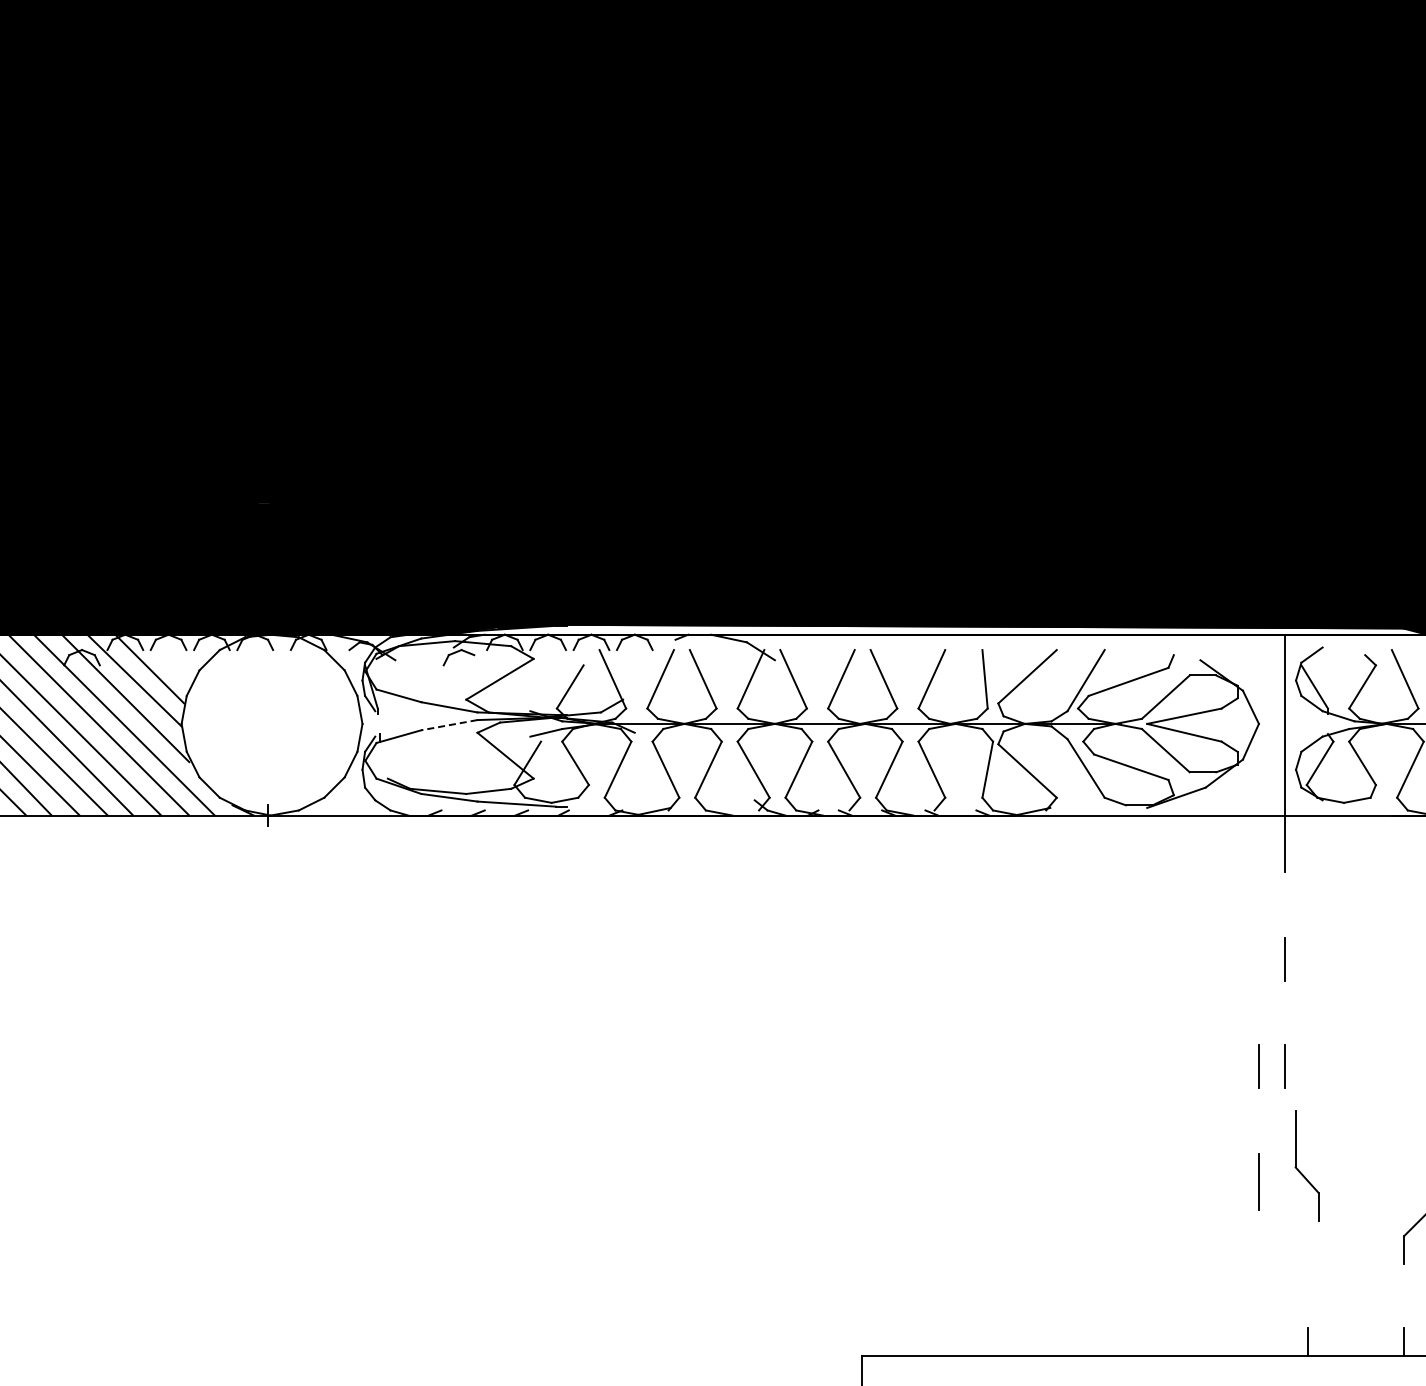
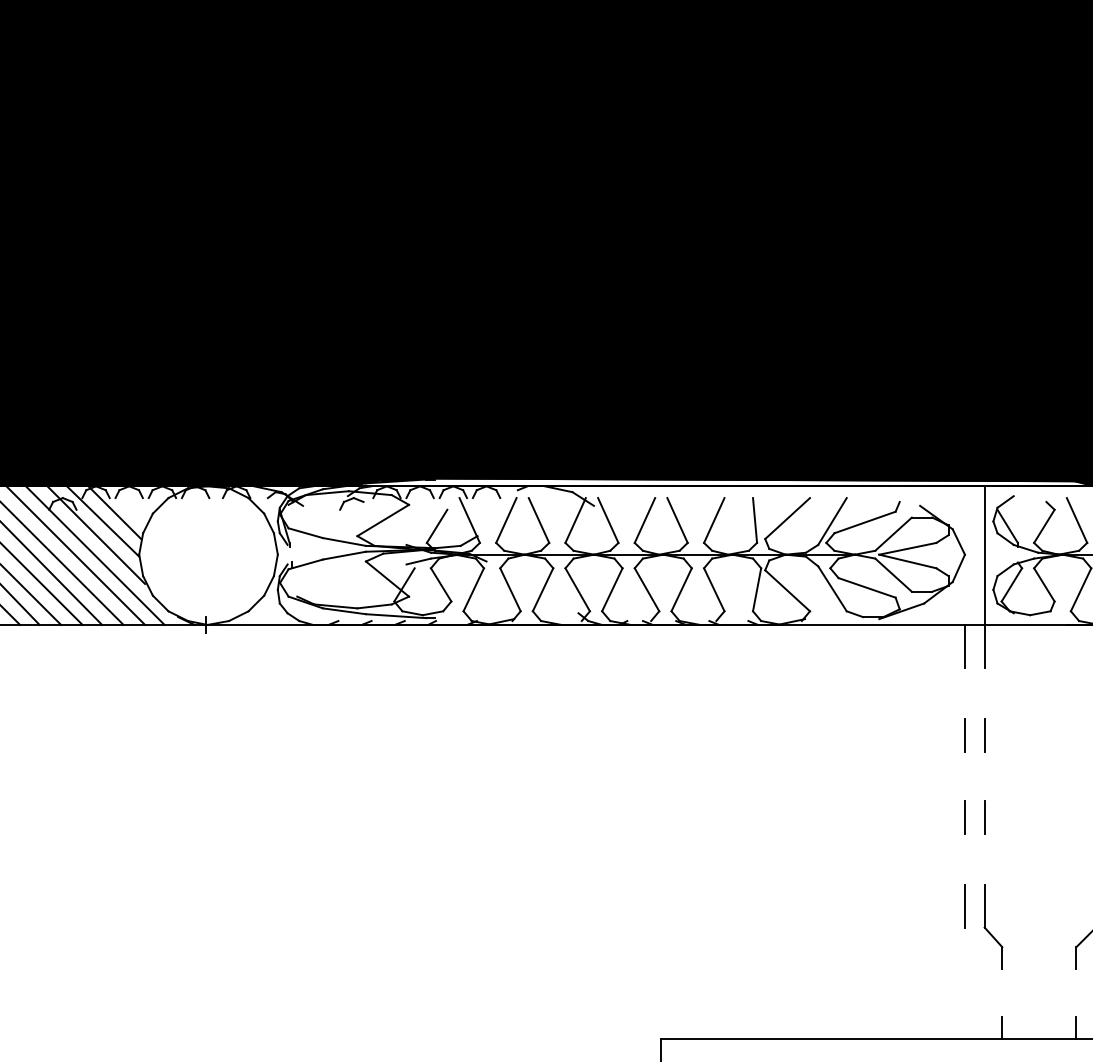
line: (449, 725) -> (344, 555), dashed -> solid
line: (1259, 843) -> (965, 646), added
line: (1259, 959) -> (965, 735), added
part: (1300, 1171) -> (988, 930), moved

